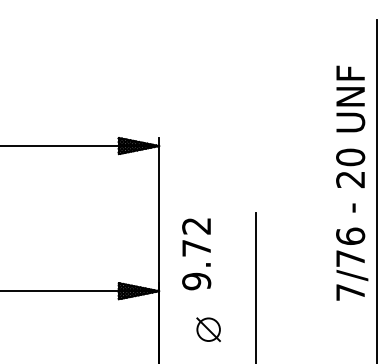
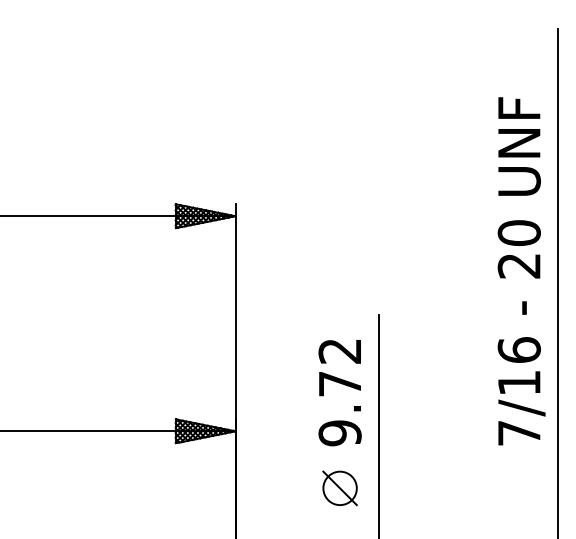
text: (196, 254) -> (339, 393), moved
text: (350, 258) -> (519, 382), 7/76 -> 7/16
part: (208, 329) -> (339, 488), moved

